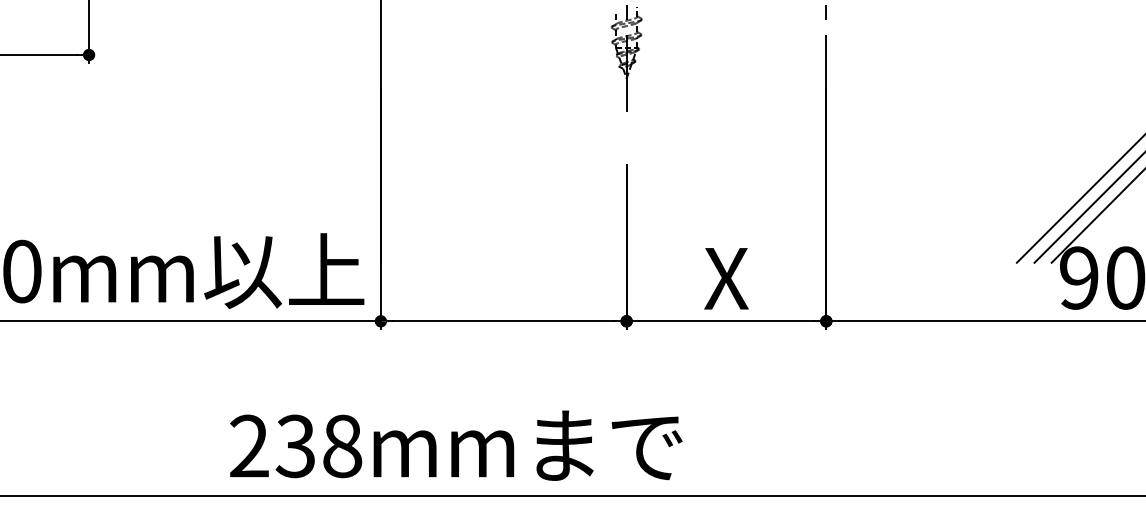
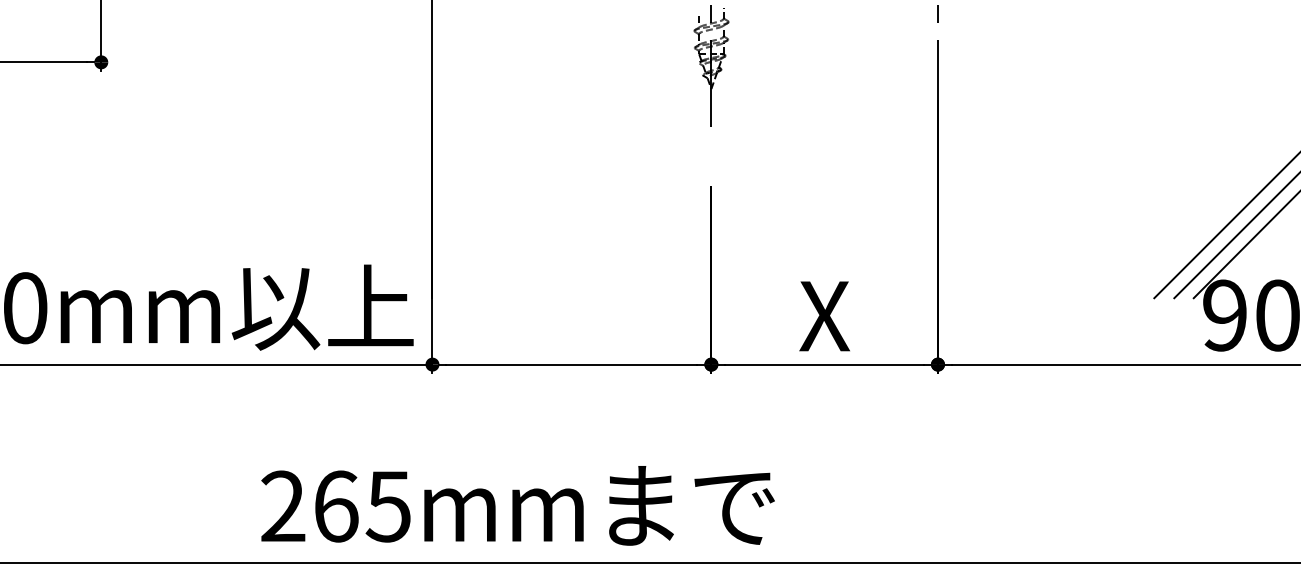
text: (319, 446) -> (362, 506), 238mm -> 265mm

